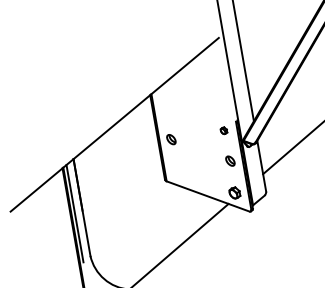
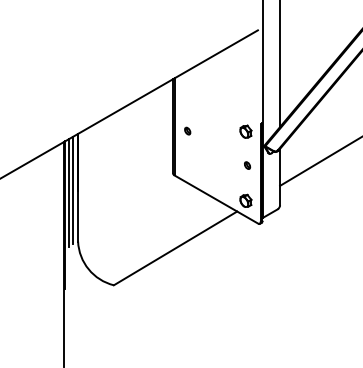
part: (223, 130) -> (245, 131), size x1.67
part: (171, 138) -> (187, 130), size x0.62
part: (230, 160) -> (247, 165), size x0.62
line: (78, 209) -> (73, 189), added

